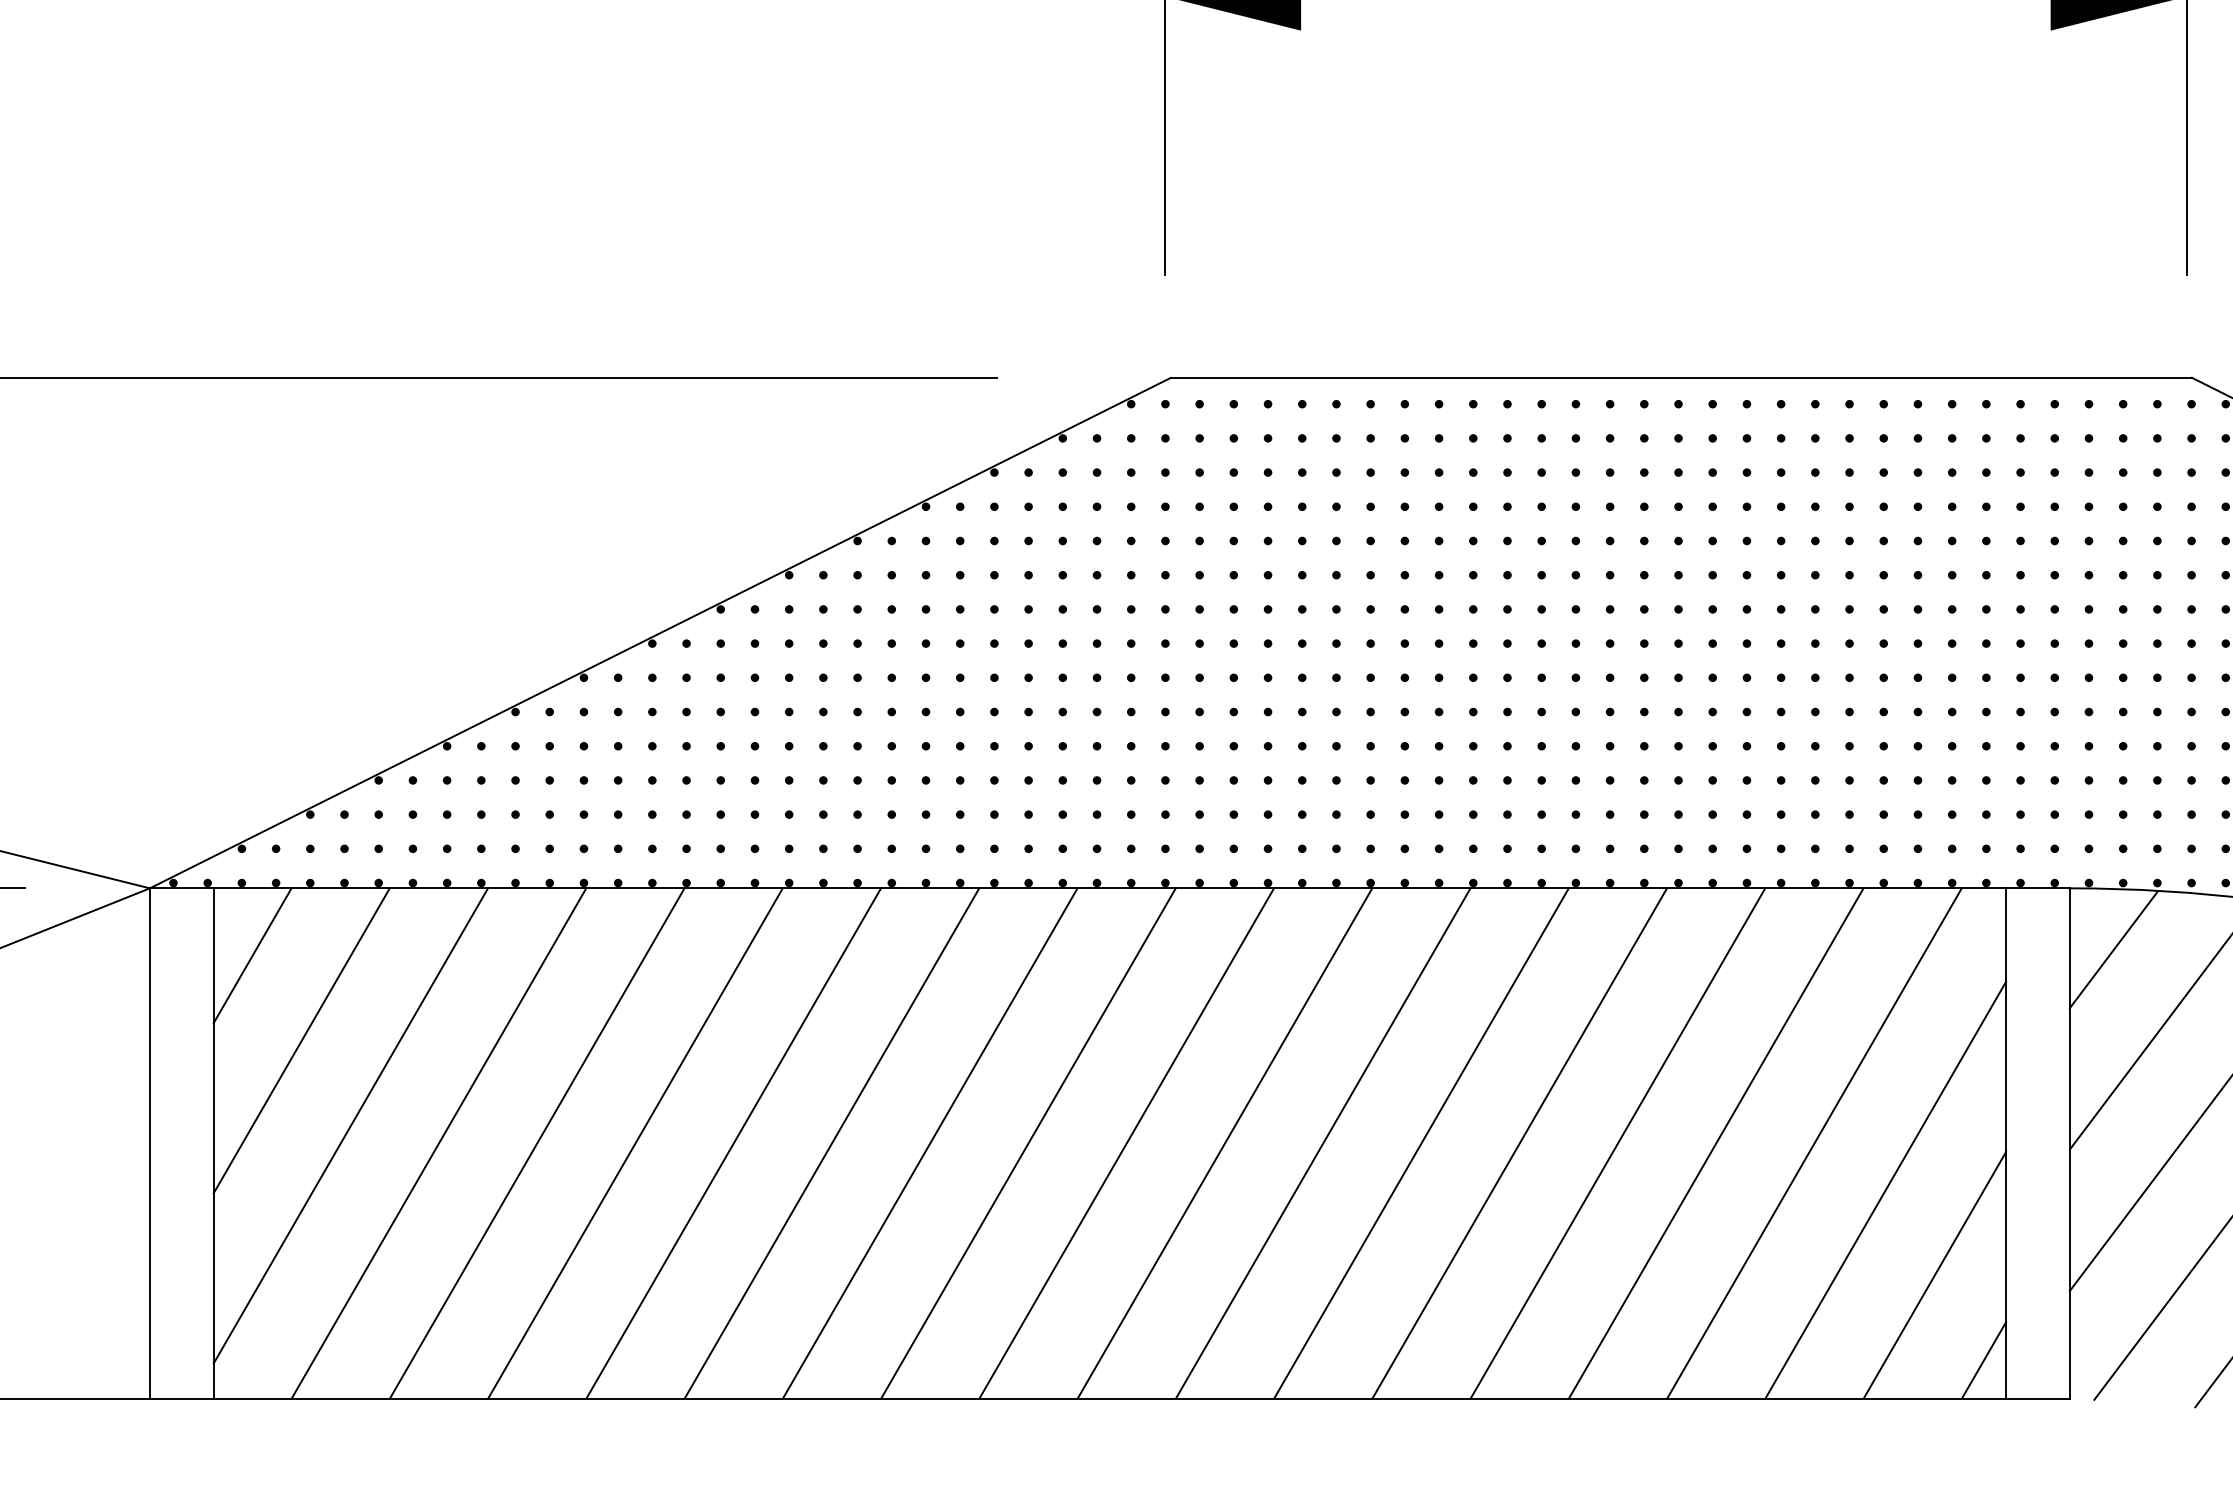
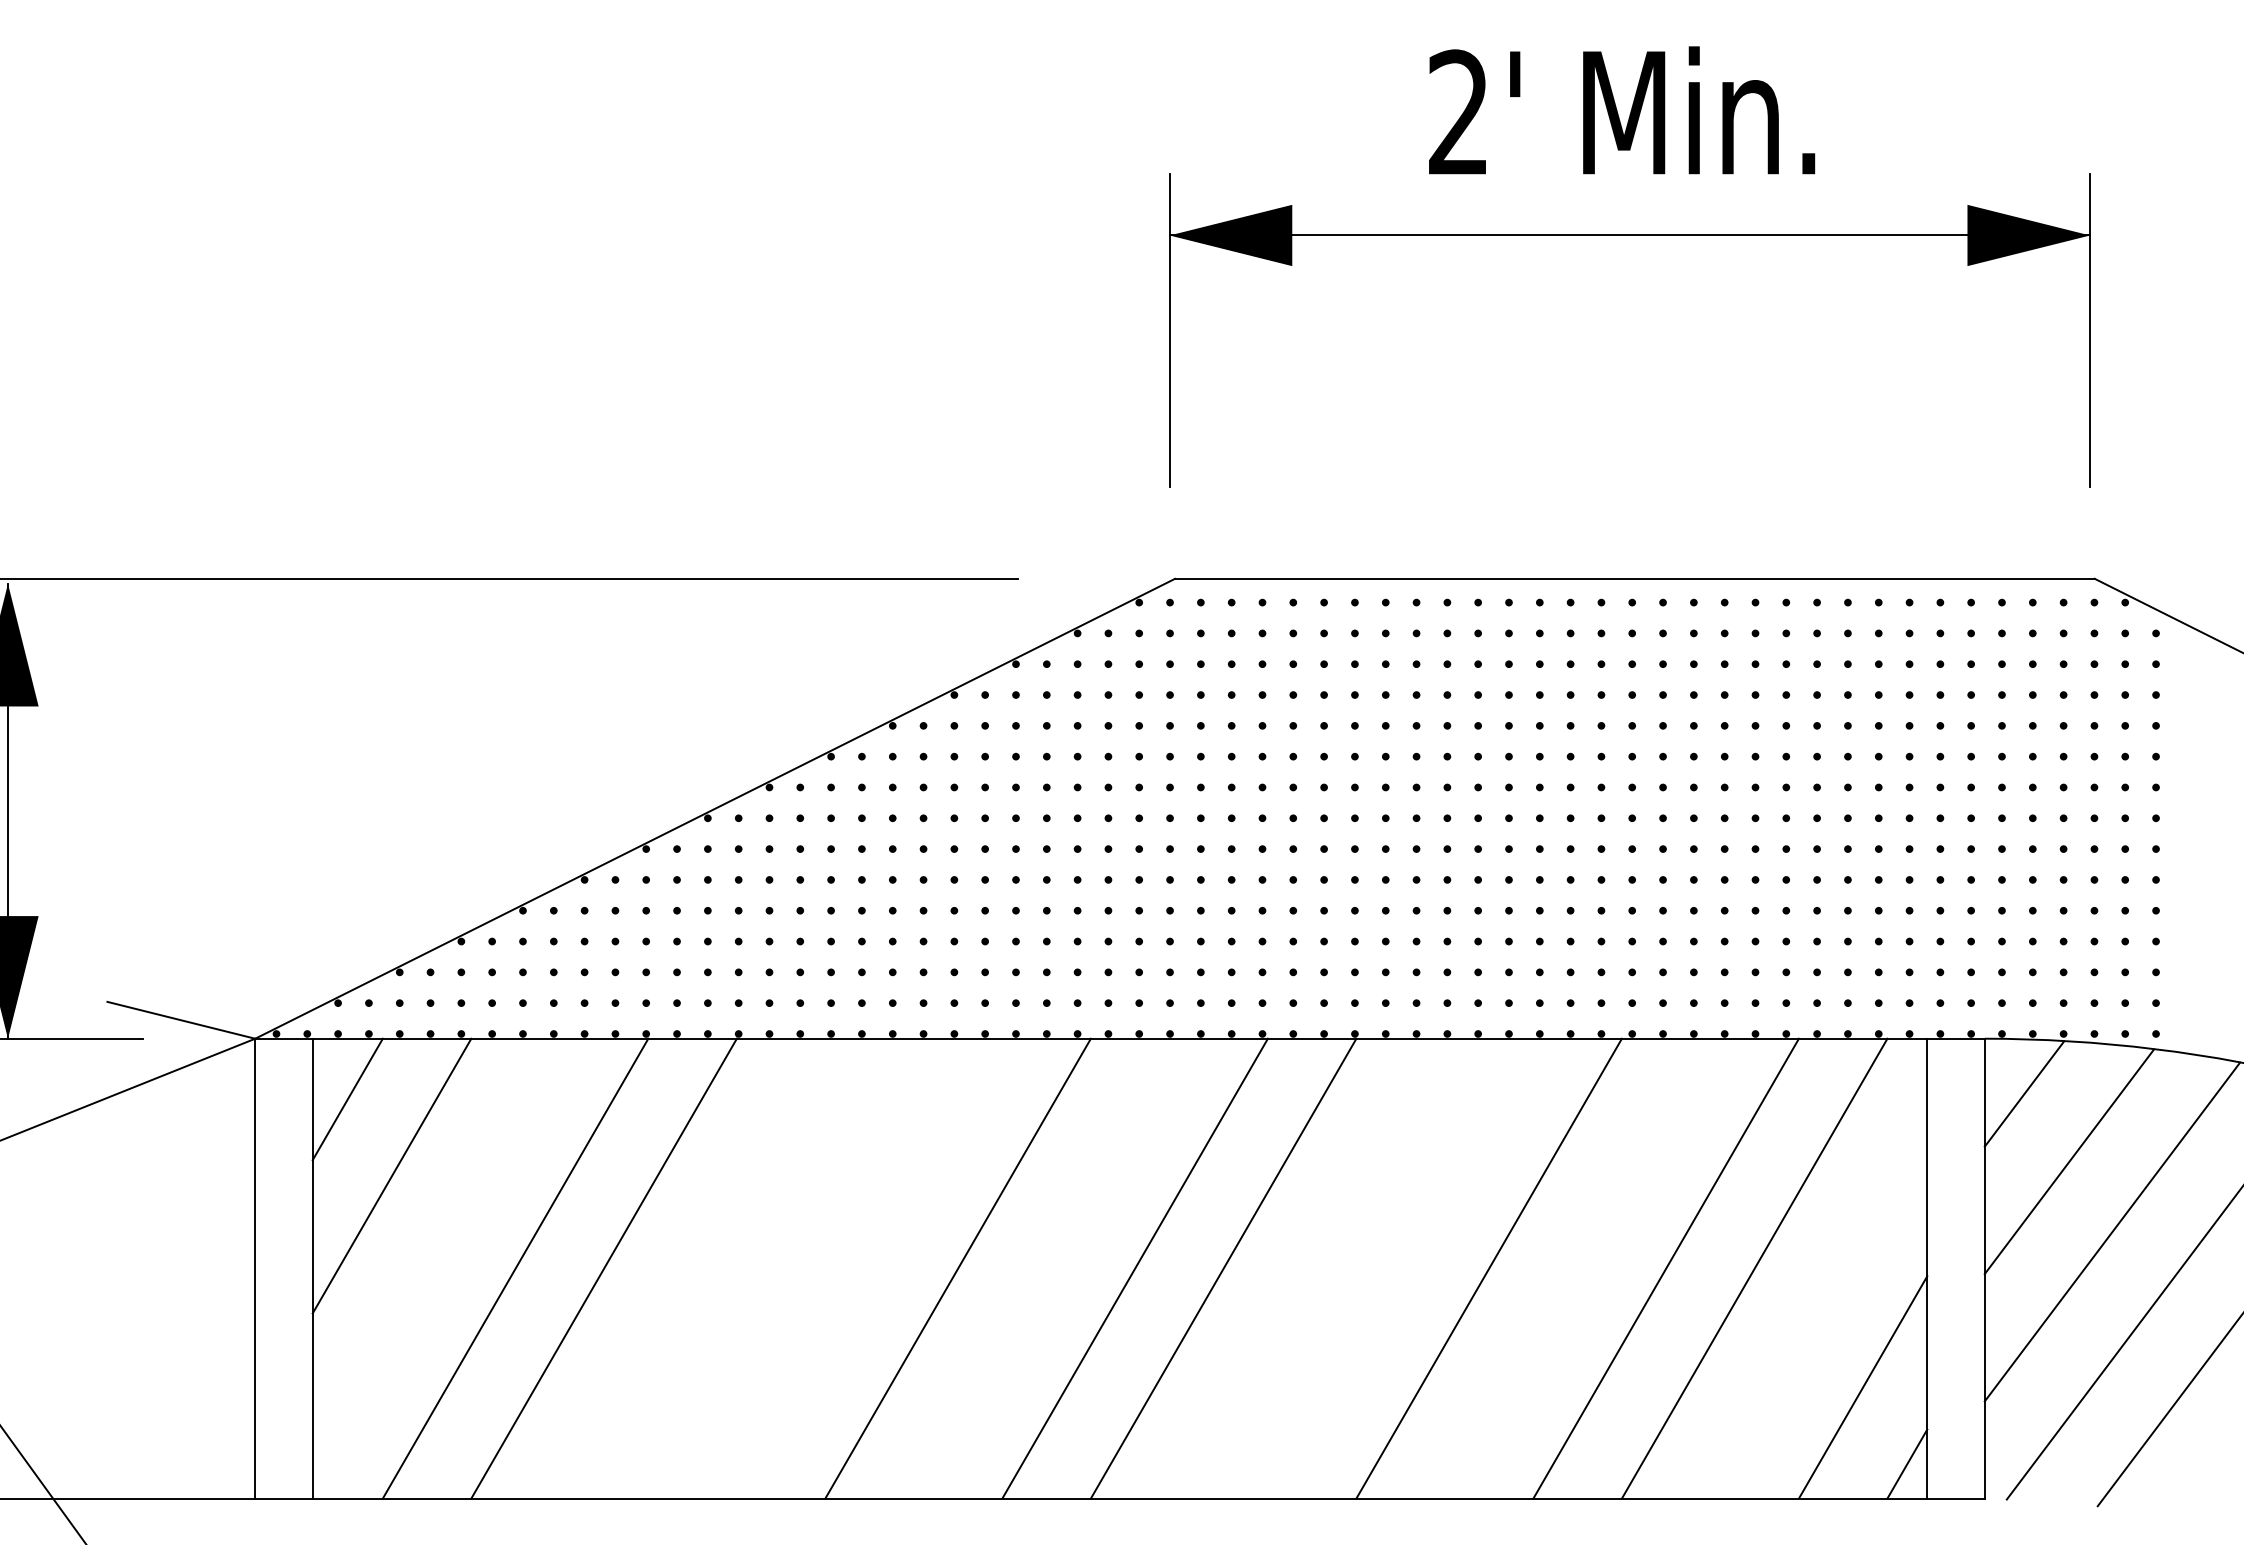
line: (350, 1125) -> (435, 1252), removed
line: (635, 1143) -> (692, 1268), removed
line: (732, 1143) -> (780, 1268), removed
line: (831, 1143) -> (869, 1268), removed
line: (1028, 1143) -> (1046, 1268), removed
line: (1322, 1143) -> (1311, 1268), removed
line: (1421, 1143) -> (1400, 1268), removed
line: (1617, 1143) -> (1577, 1268), removed
line: (1885, 1190) -> (1818, 1310), removed

